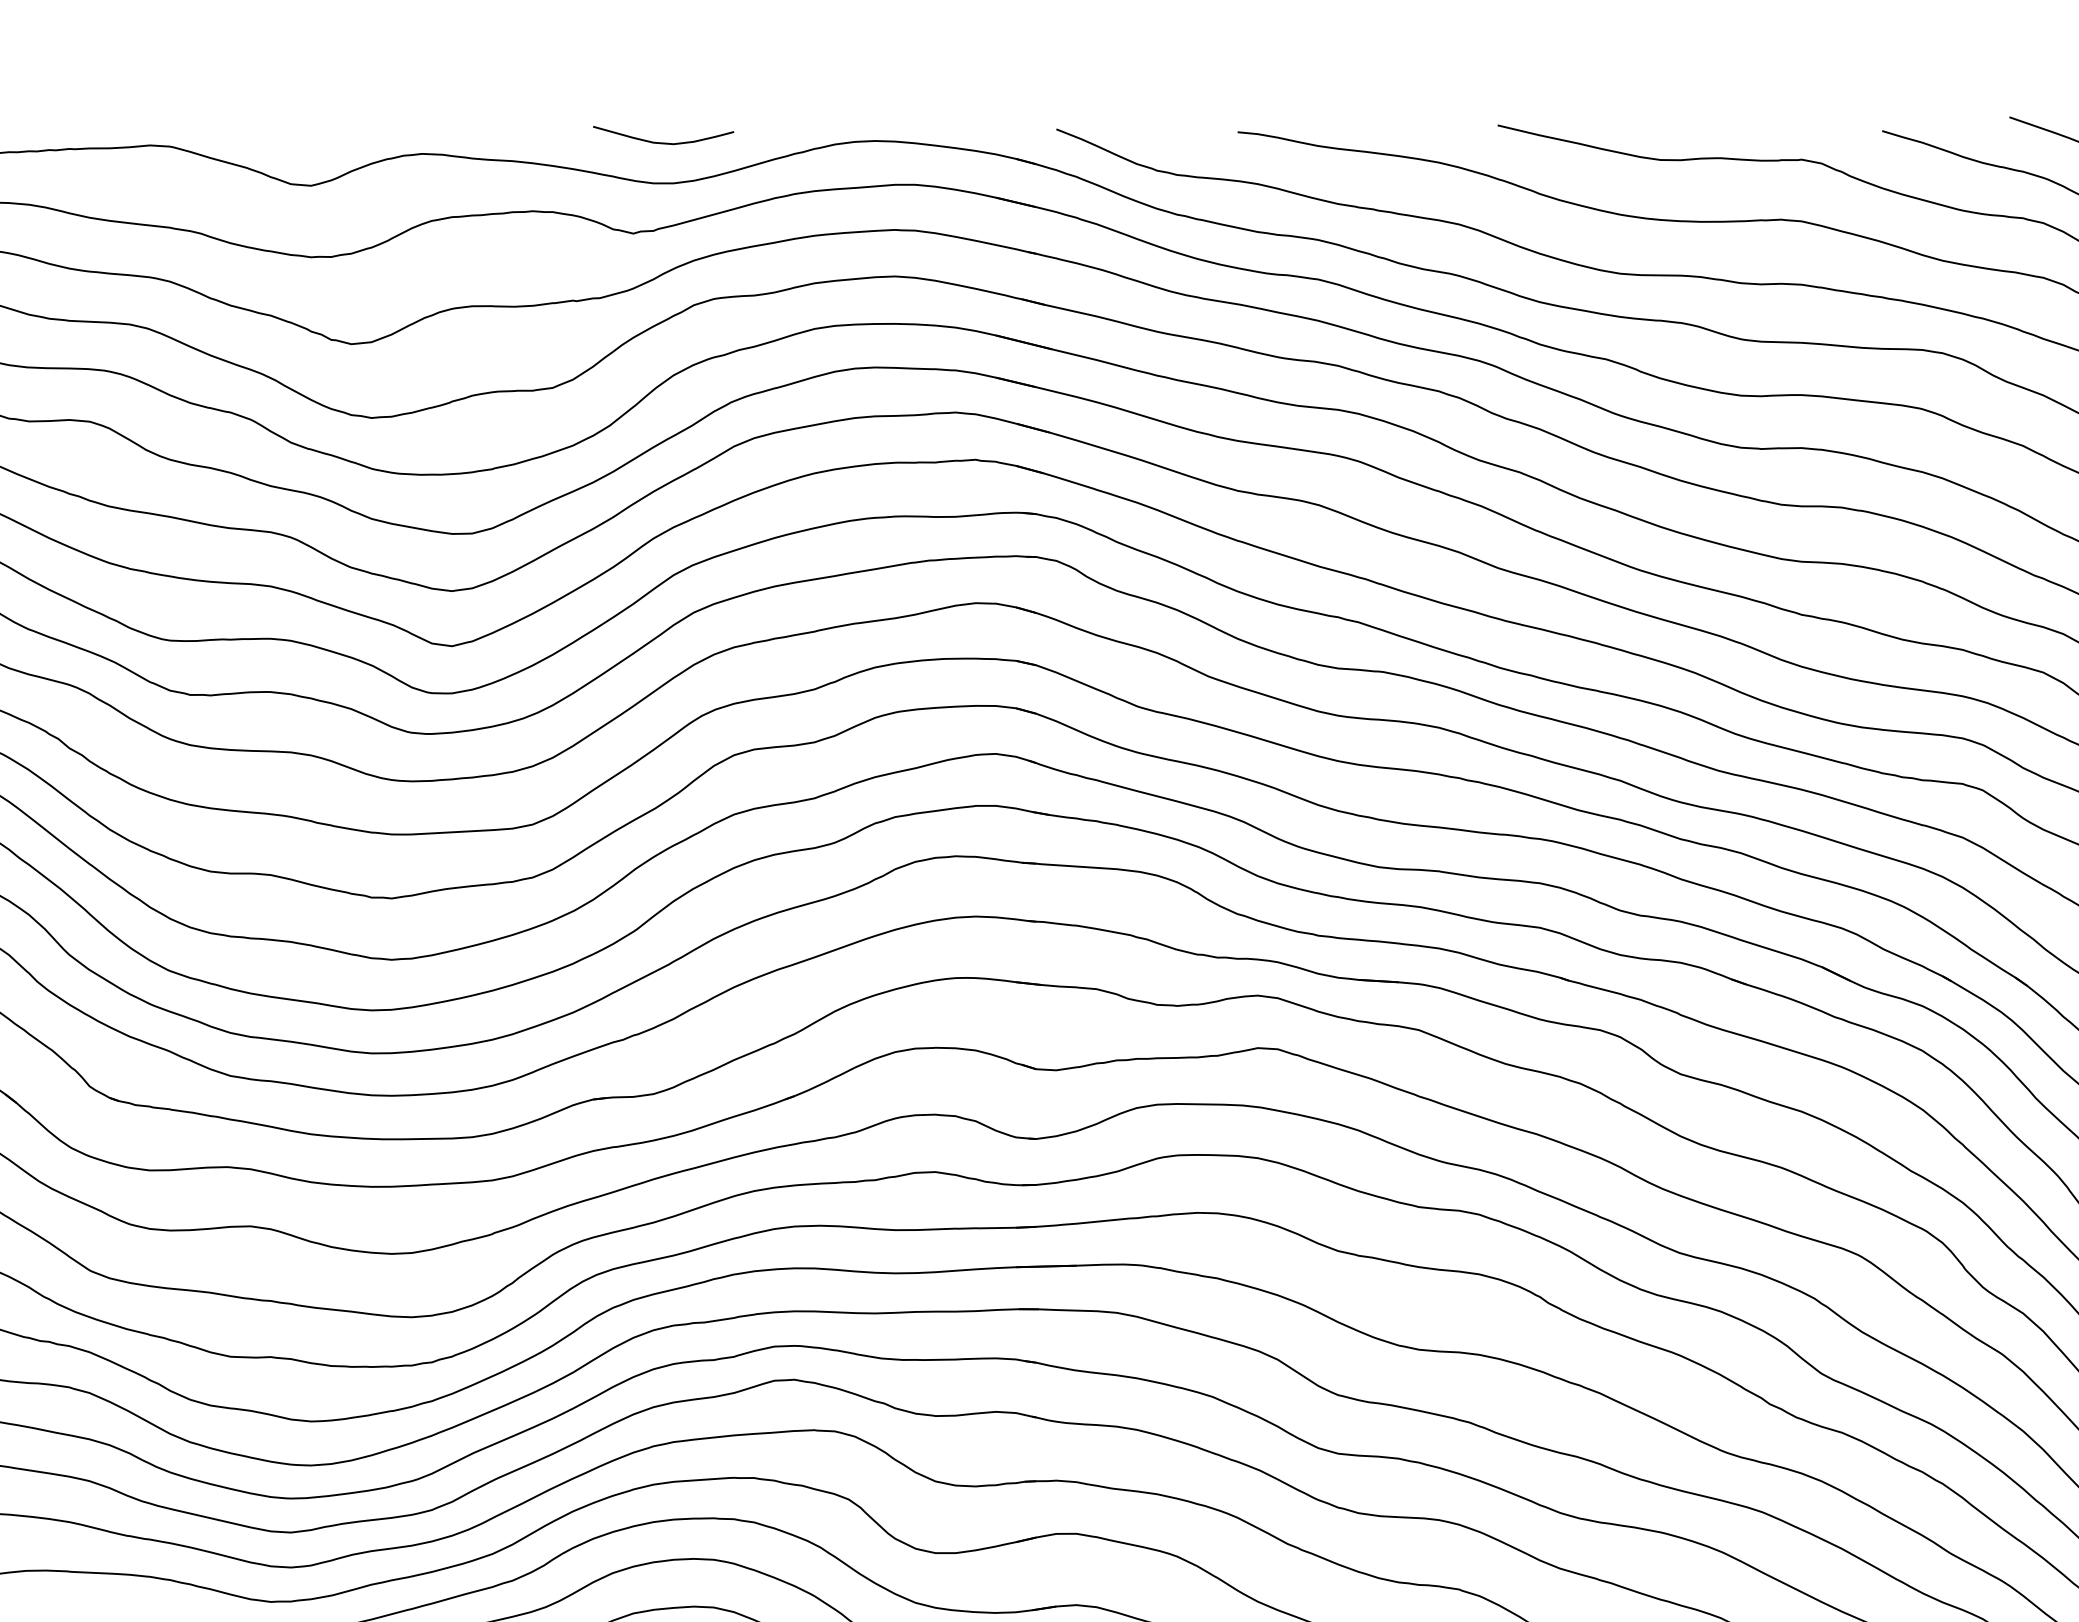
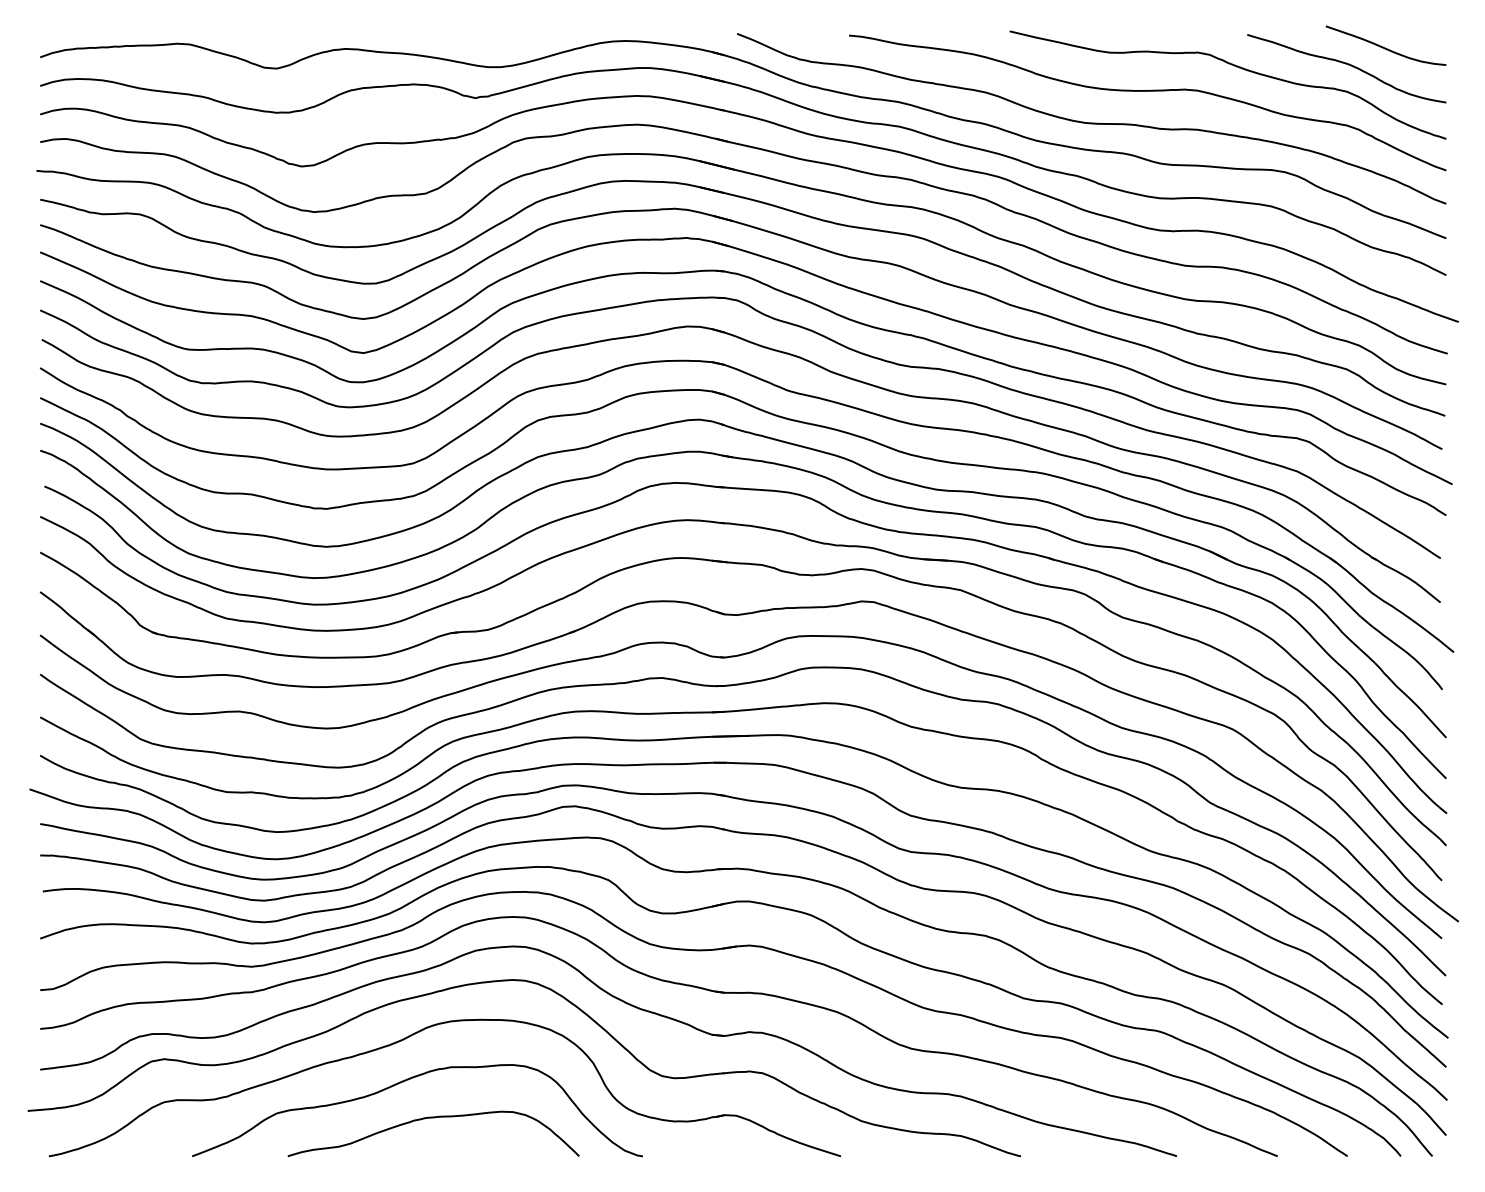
curve: (662, 141) -> (493, 41), removed

